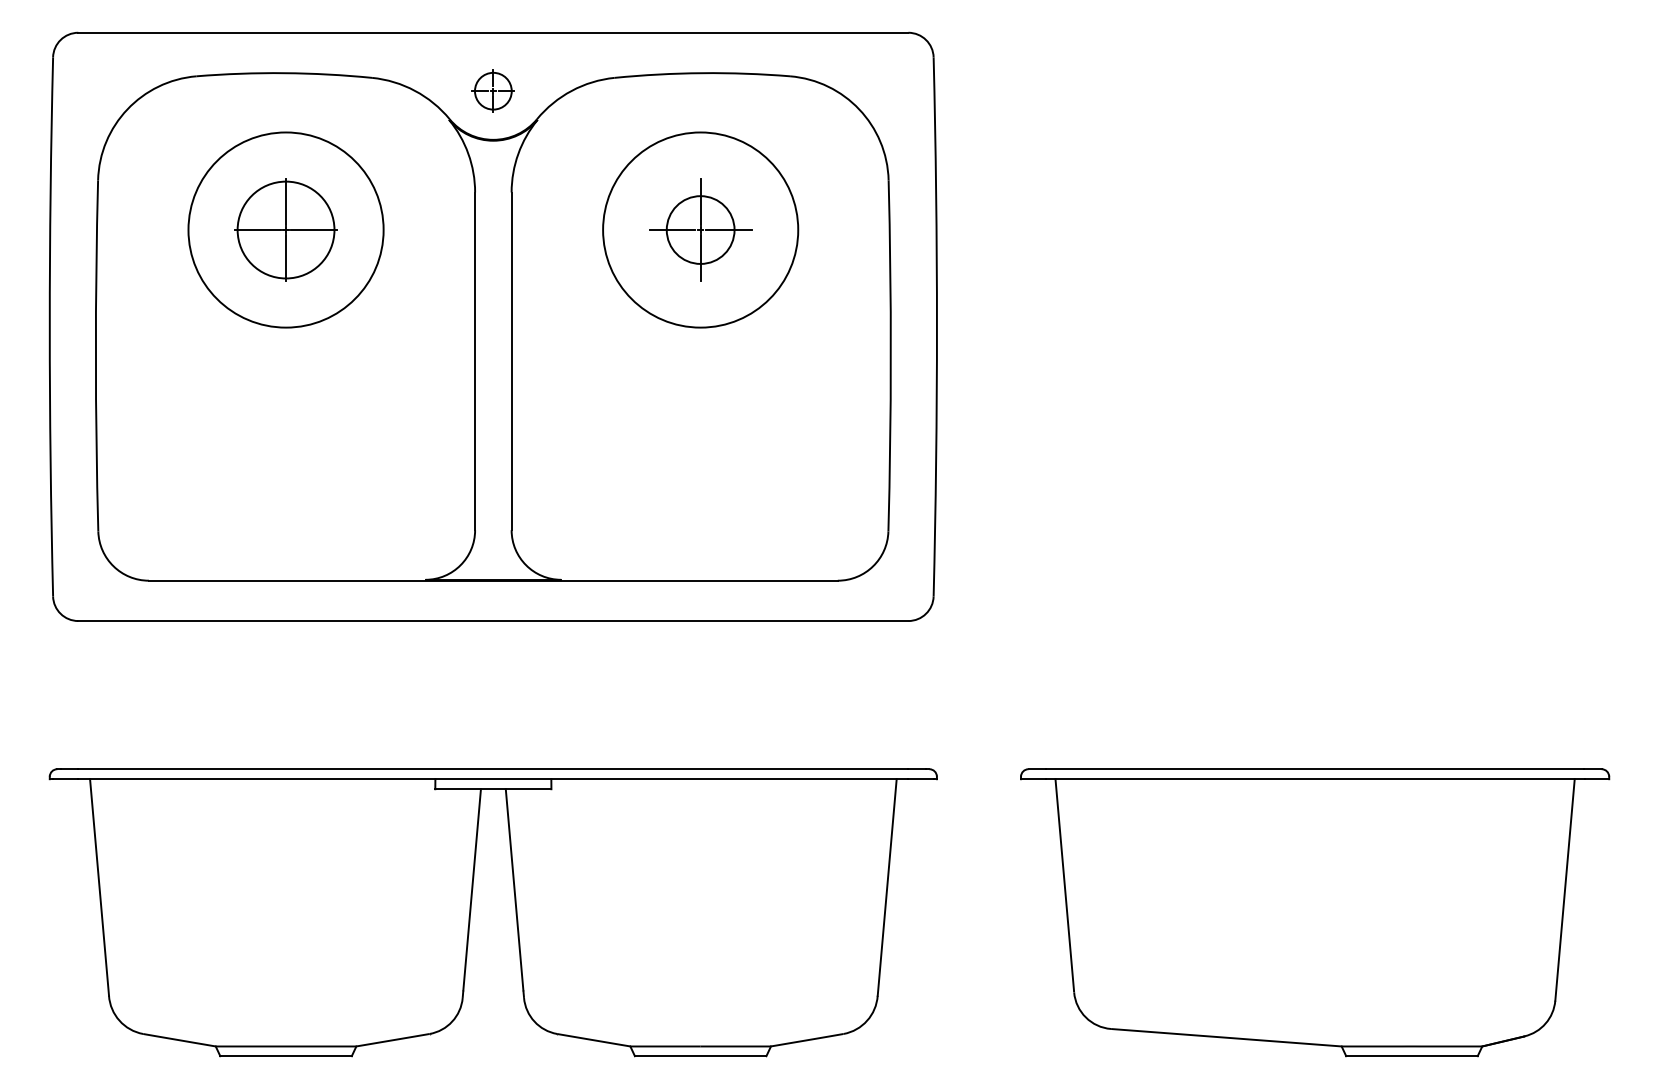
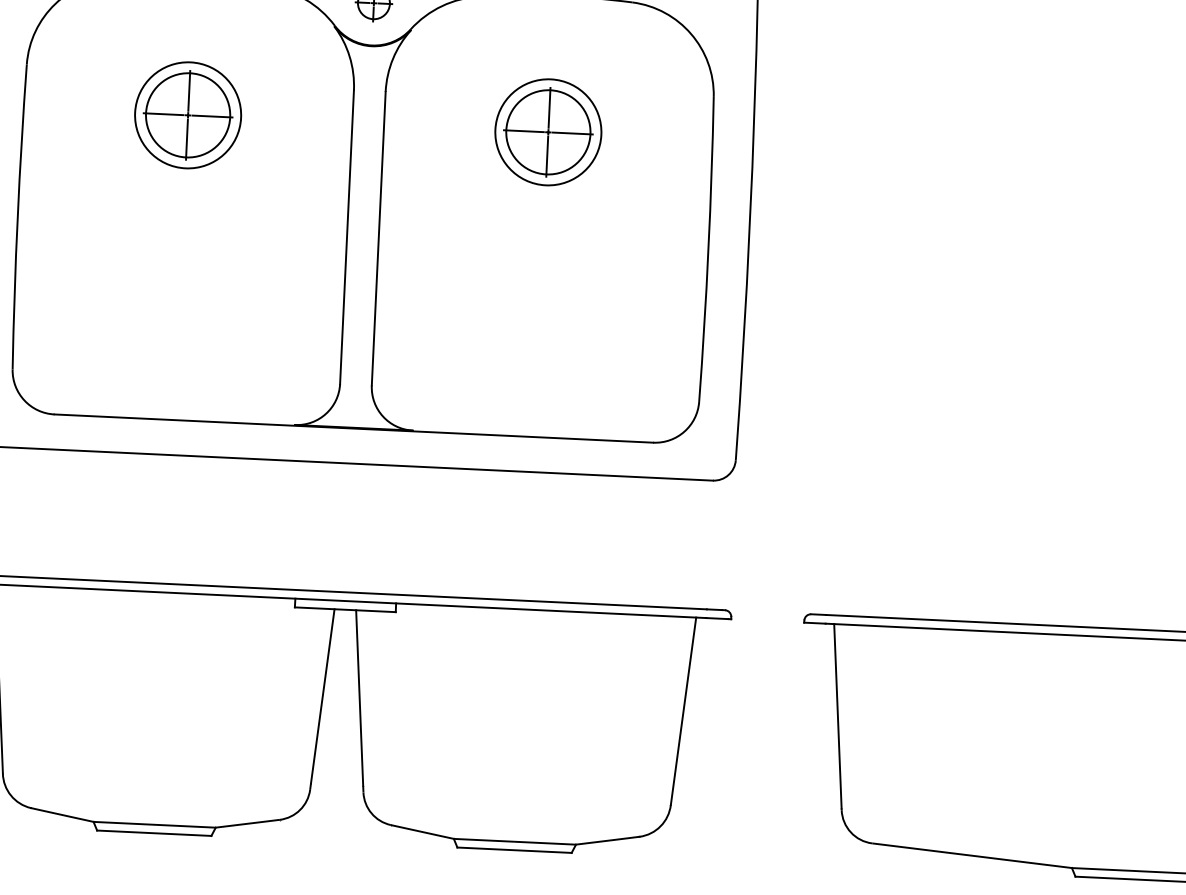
circle: (700, 229) -> (548, 131), size x1.43
circle: (286, 230) -> (188, 115), size x0.62
circle: (700, 230) -> (548, 132), size x0.62

